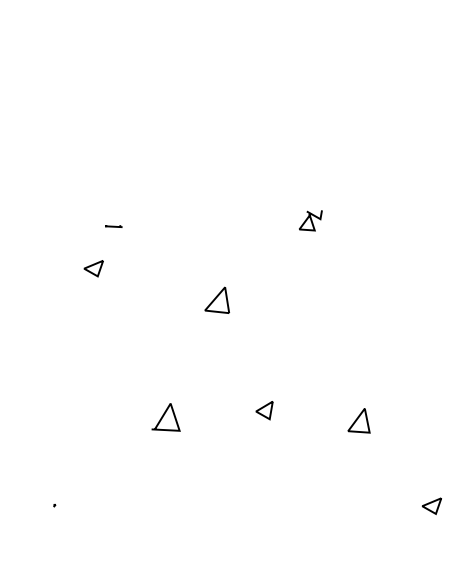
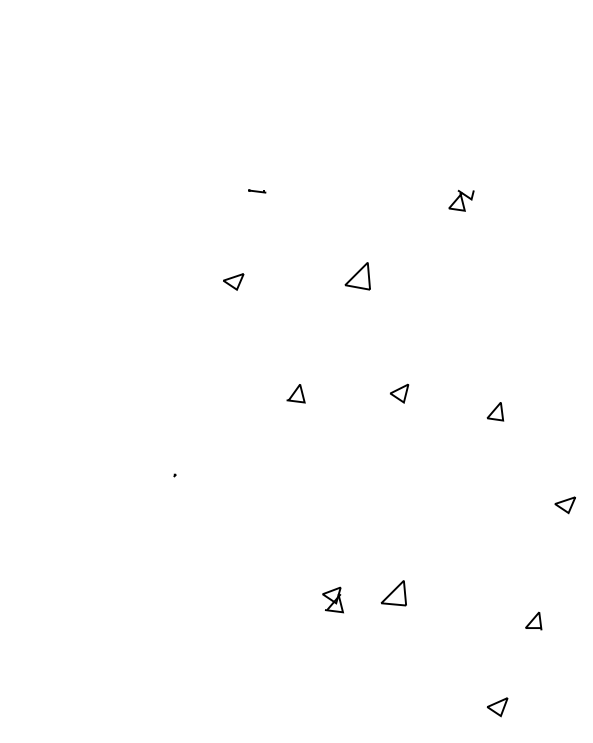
part: (93, 268) -> (233, 281), moved
part: (164, 418) -> (295, 393), size x0.62
part: (358, 421) -> (495, 411), size x0.71

